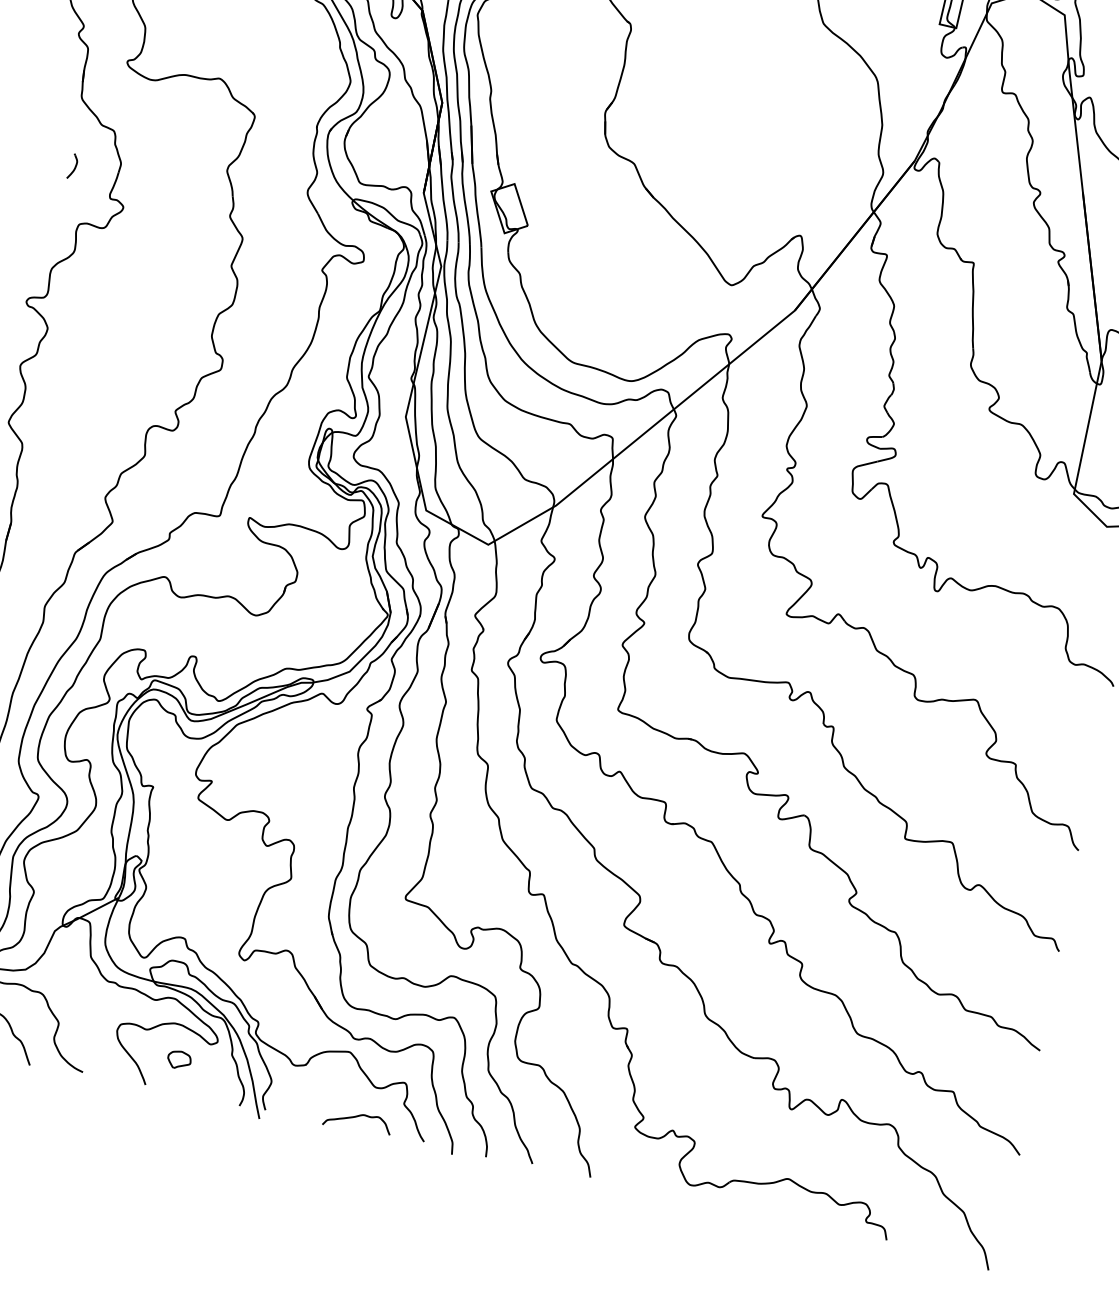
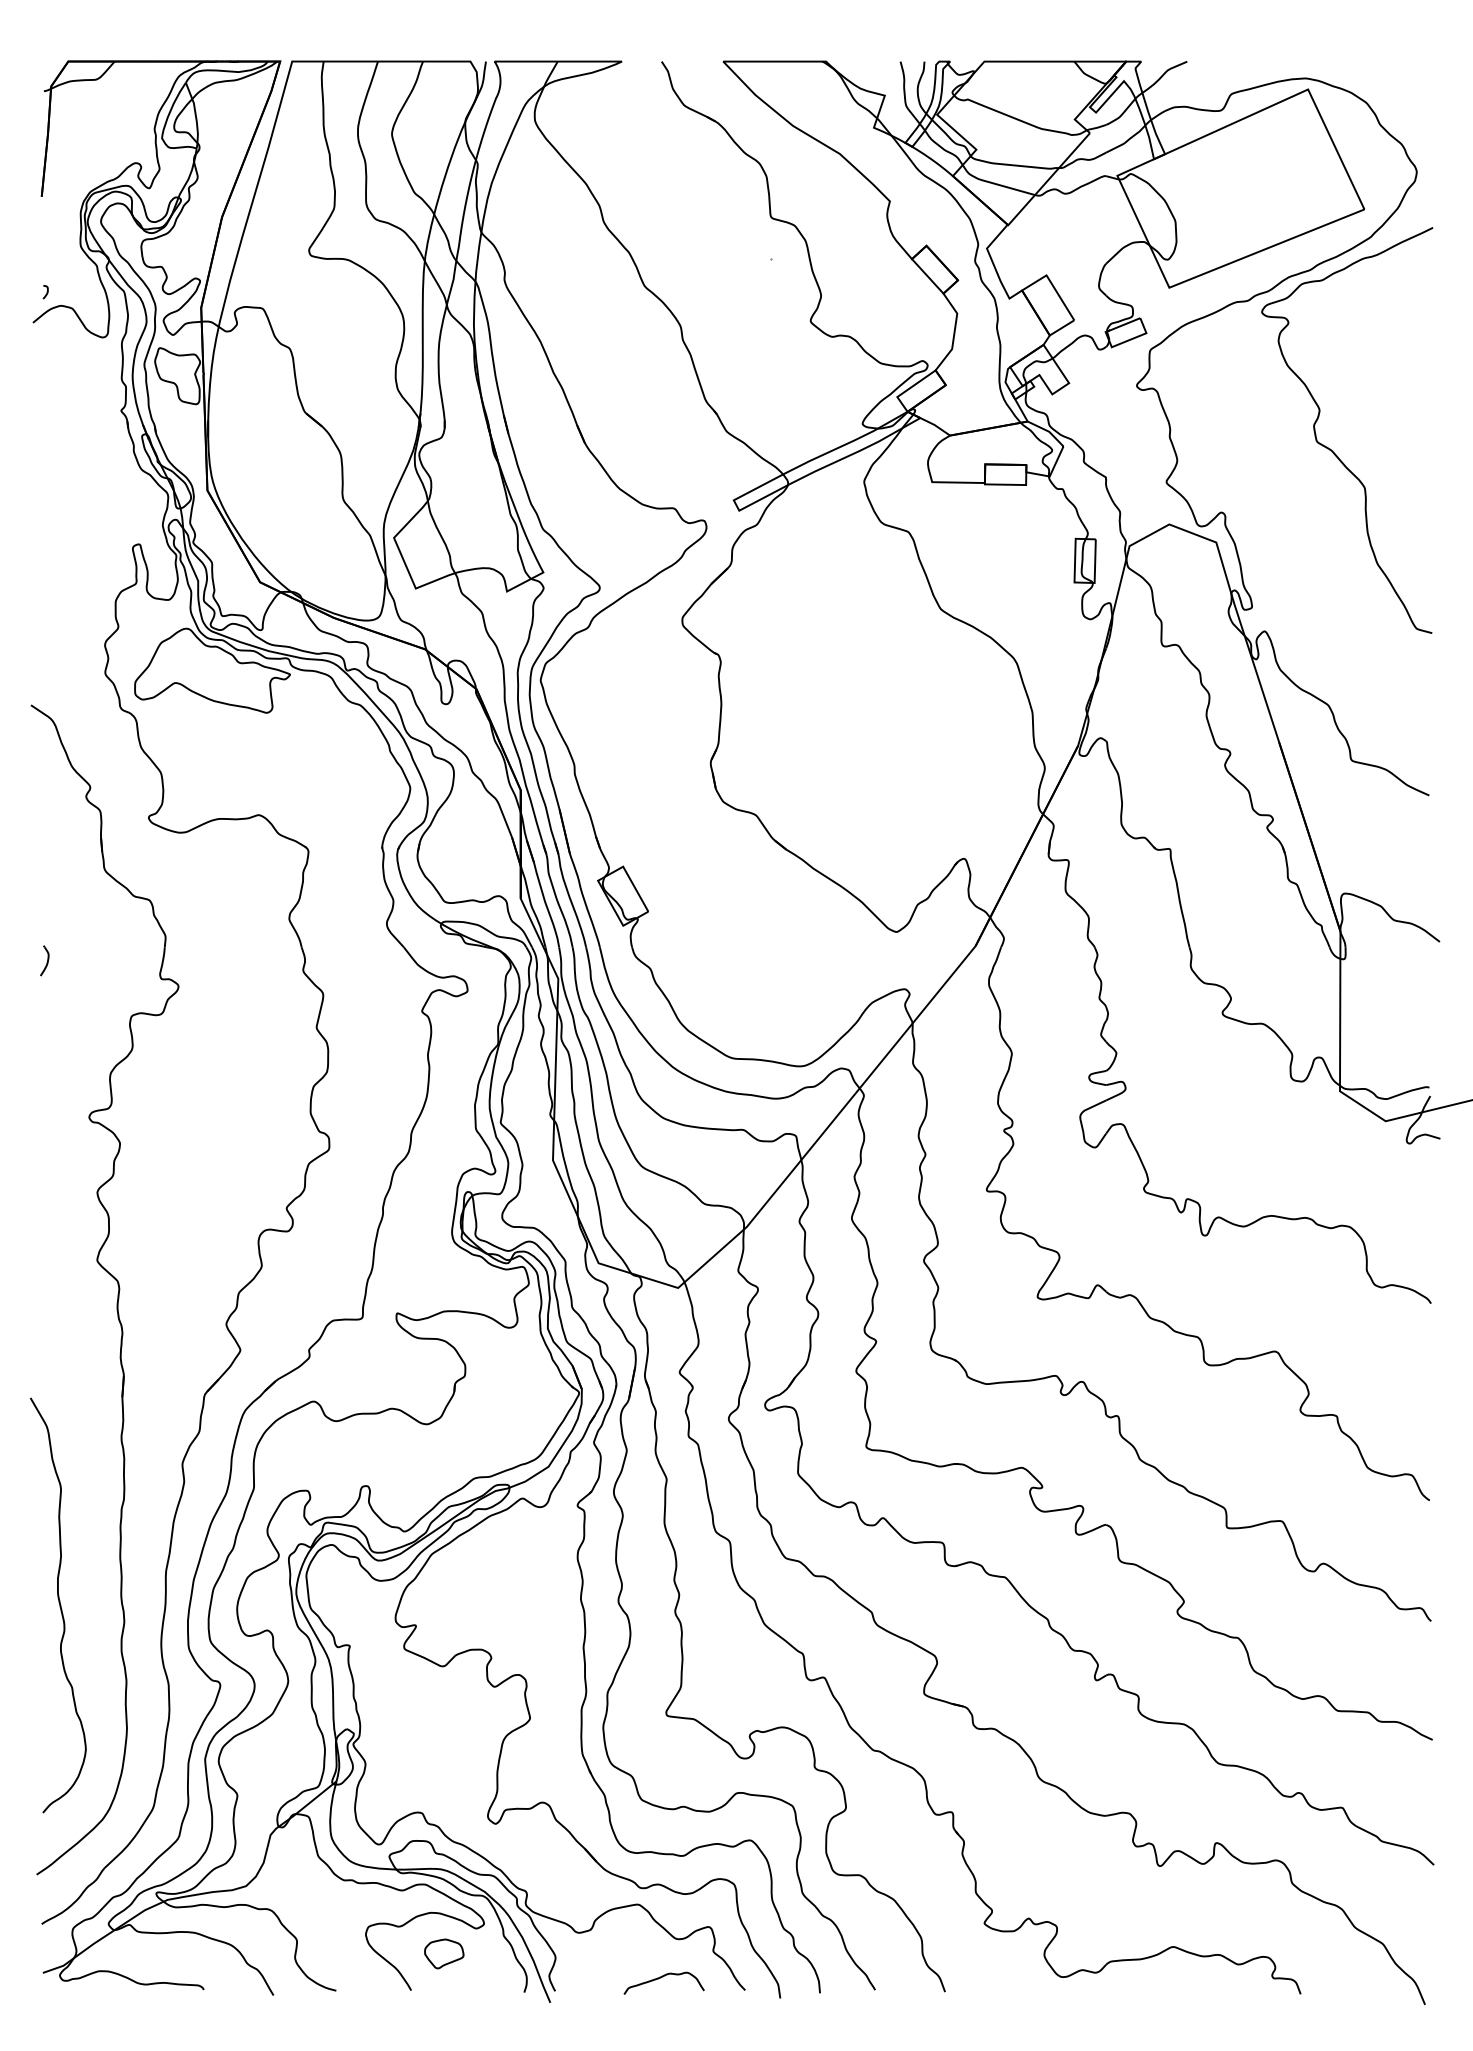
part: (72, 166) -> (44, 960), moved
part: (179, 1059) -> (444, 1953), size x1.43

